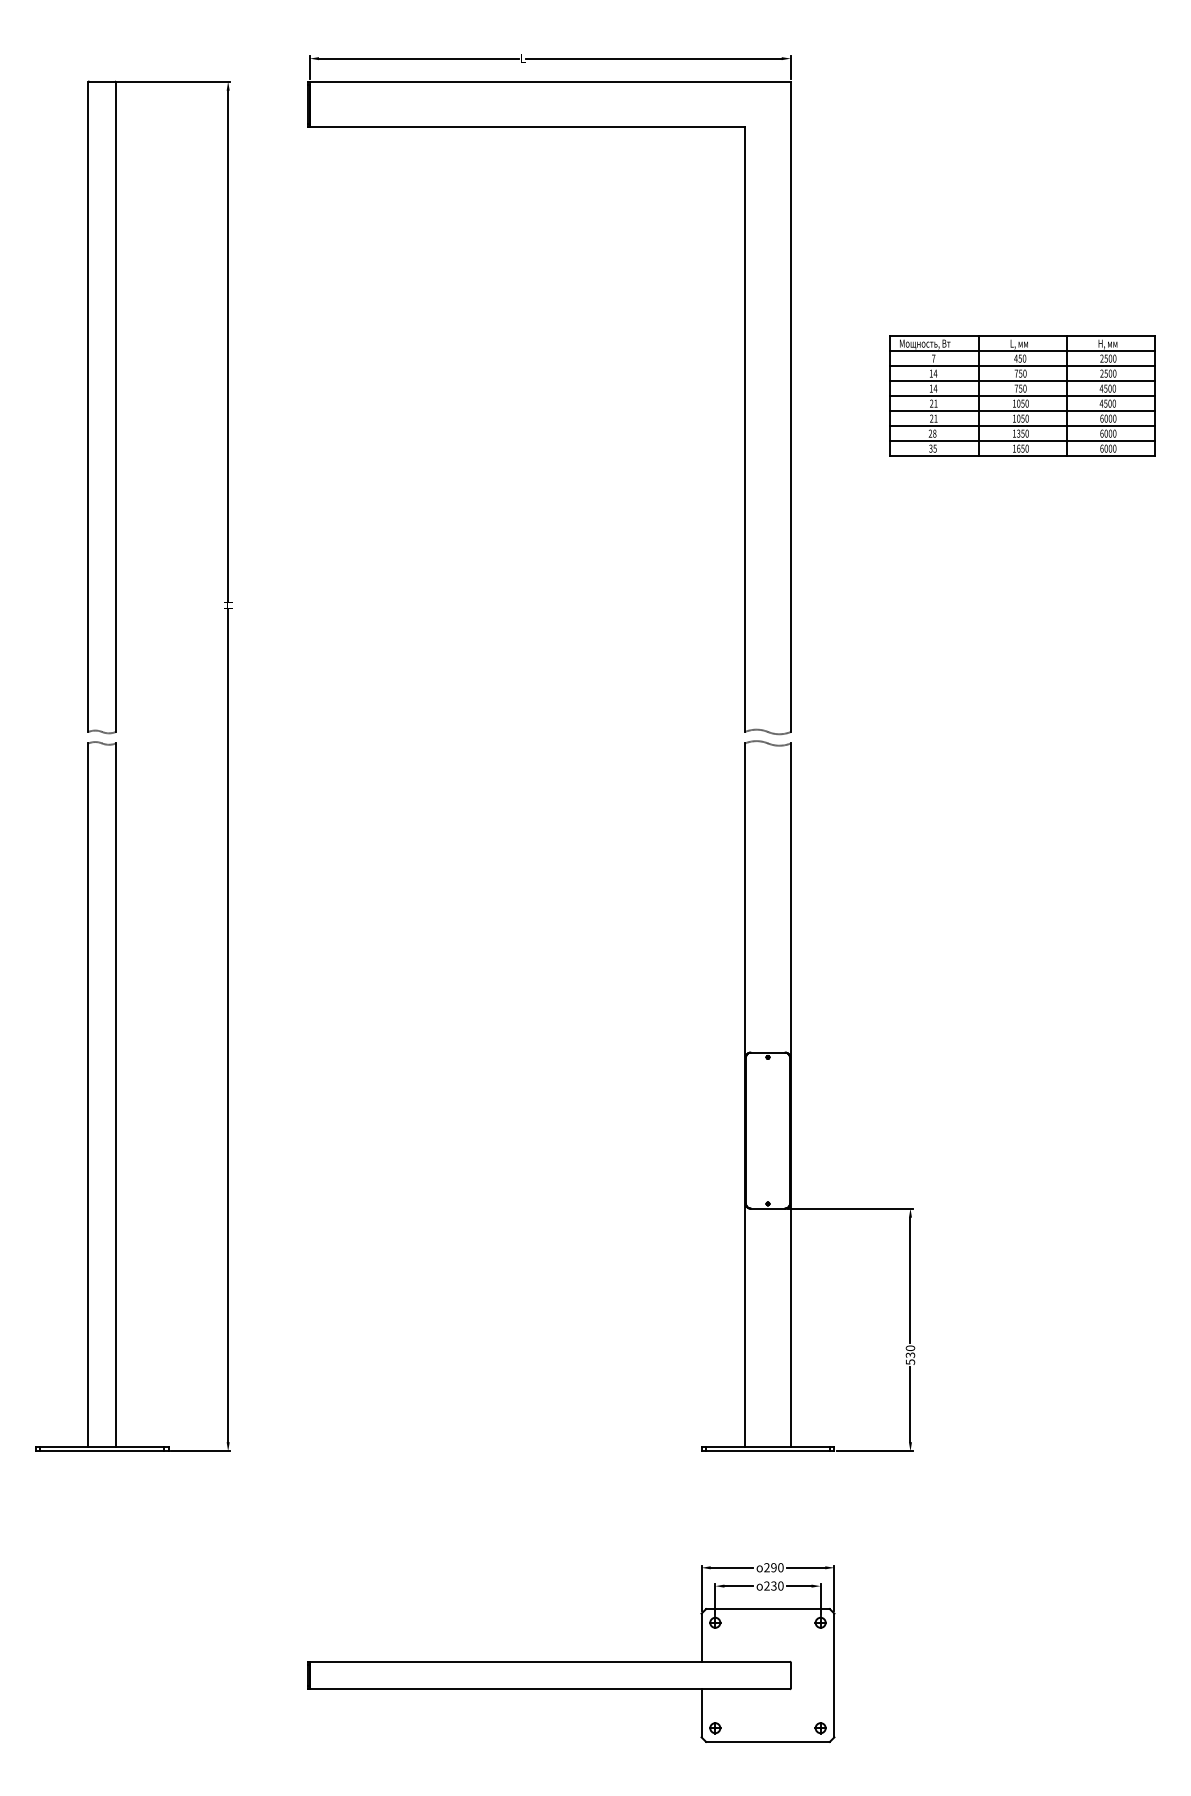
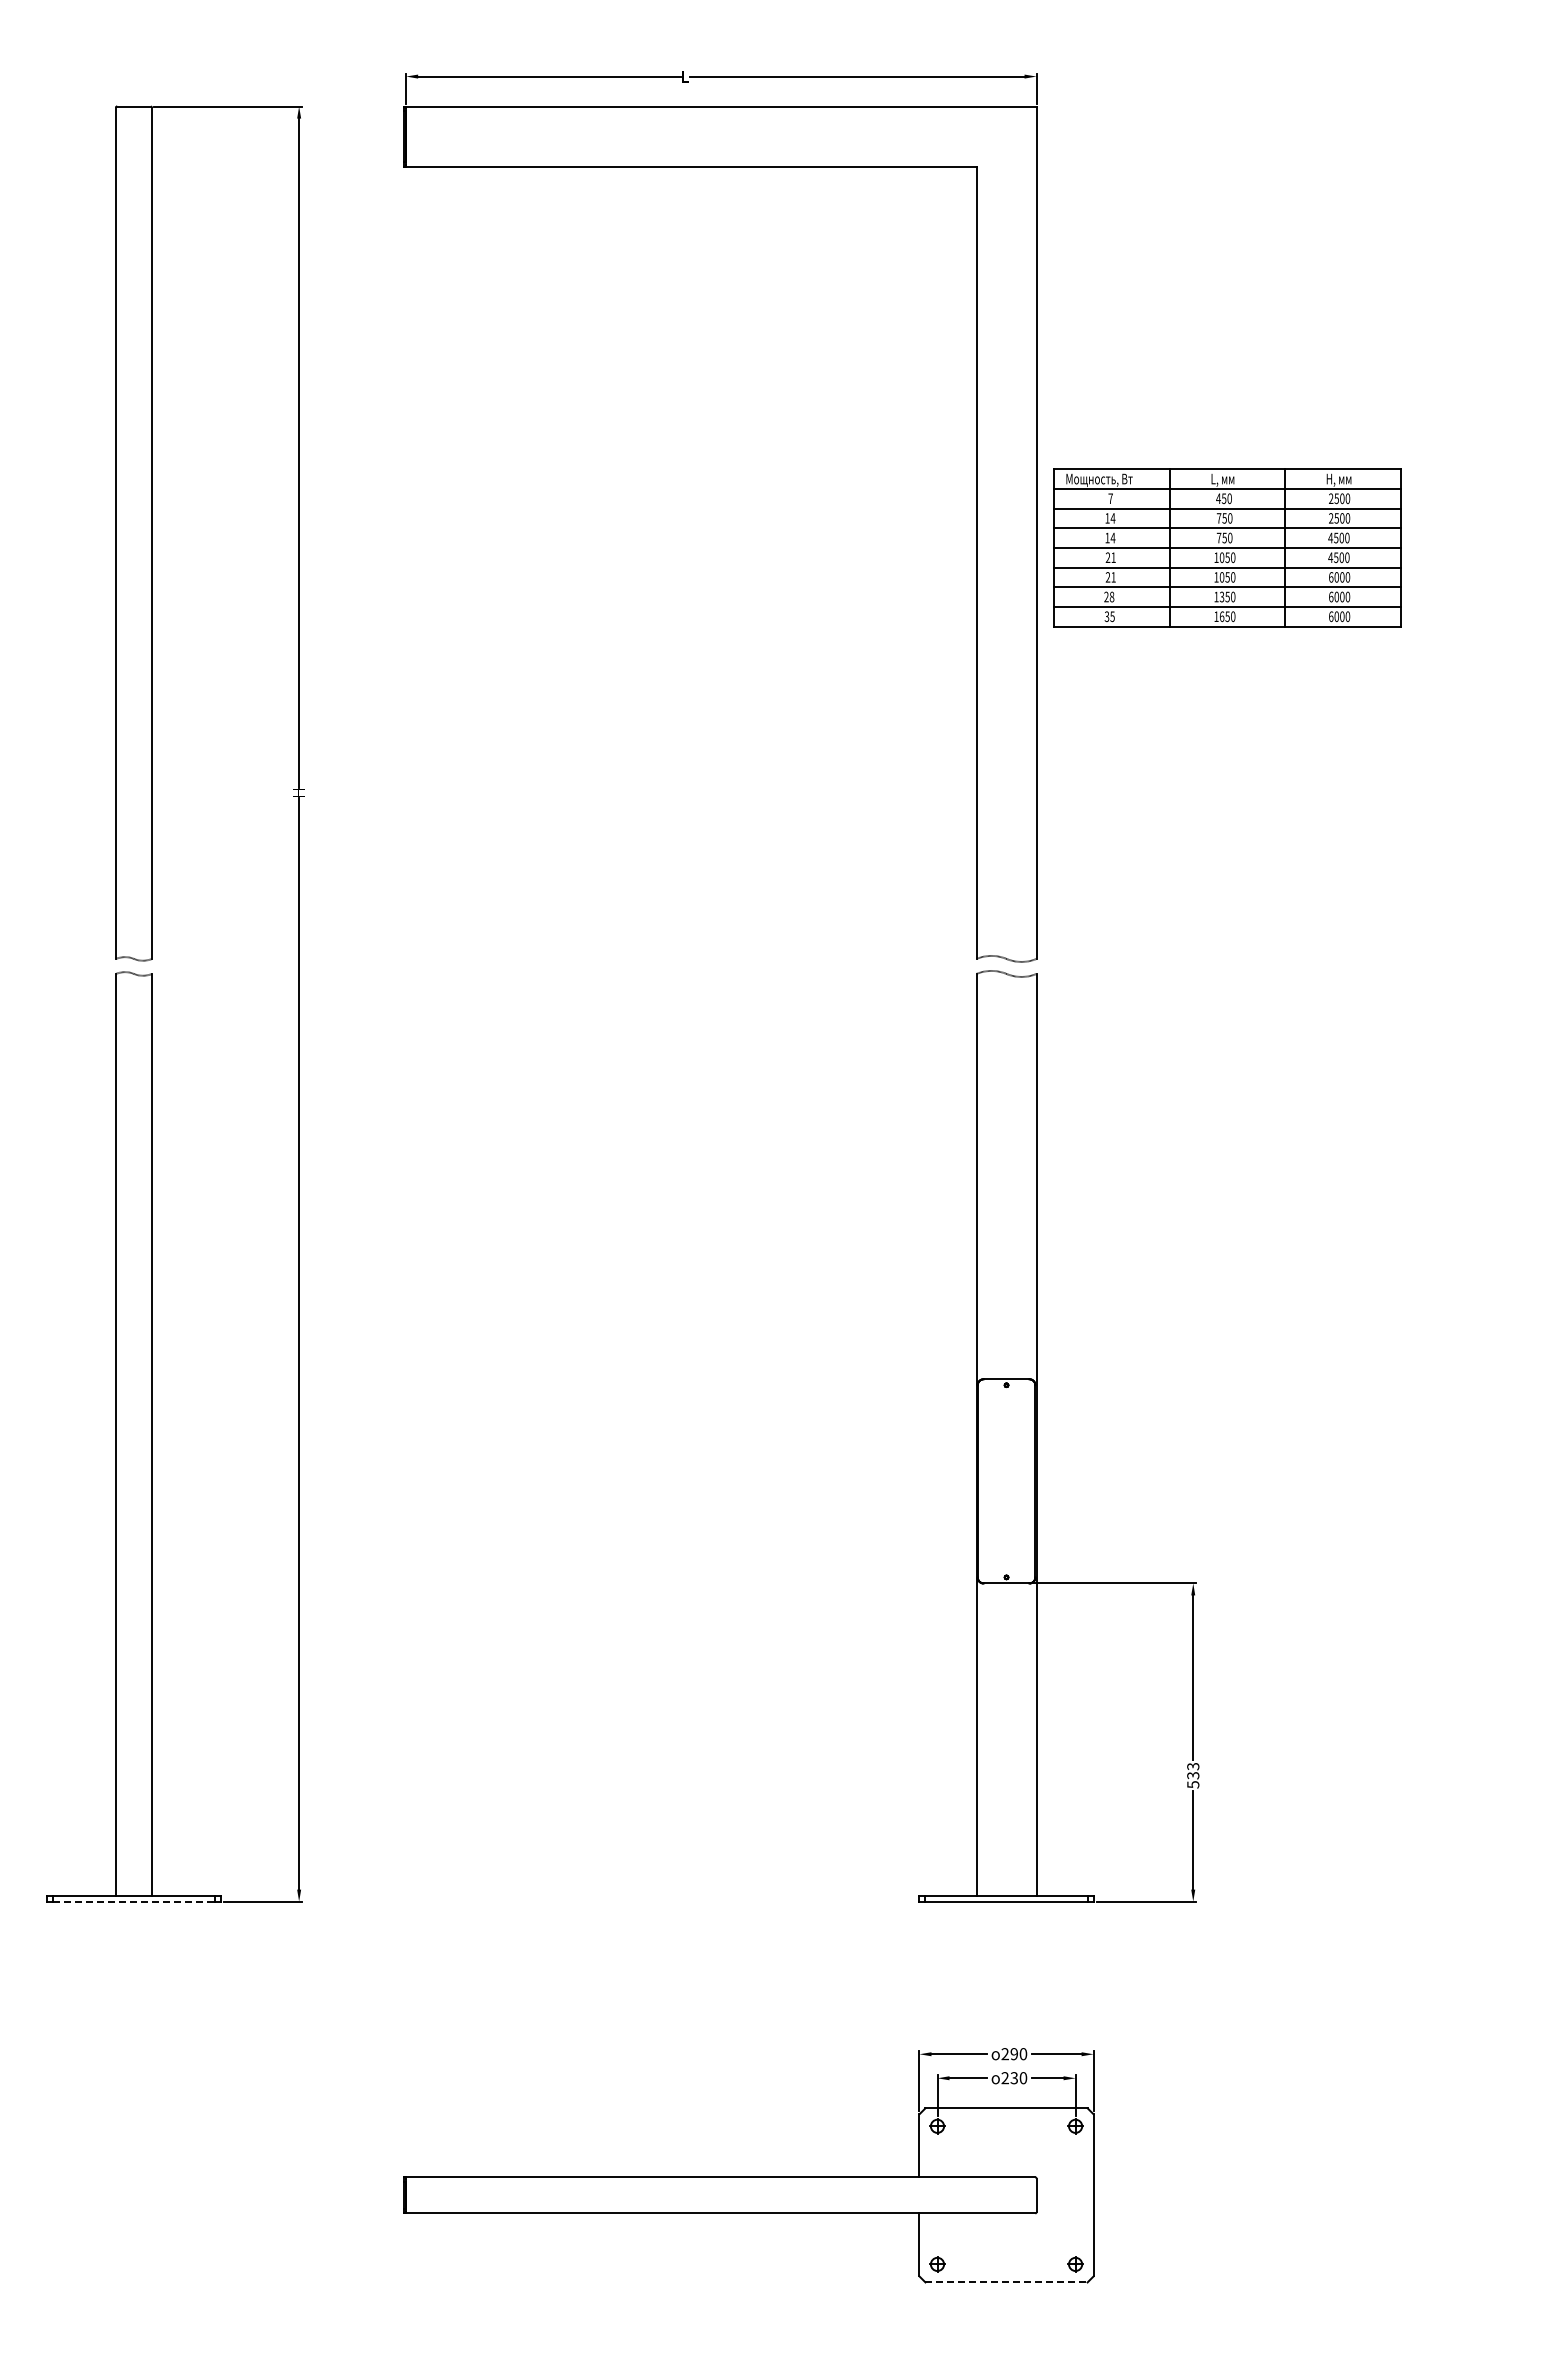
part: (1022, 395) -> (1227, 547), moved
text: (910, 1348) -> (1193, 1766), 530 -> 533
line: (102, 1451) -> (134, 1901), solid -> dashed
line: (768, 1741) -> (1007, 2282), solid -> dashed

